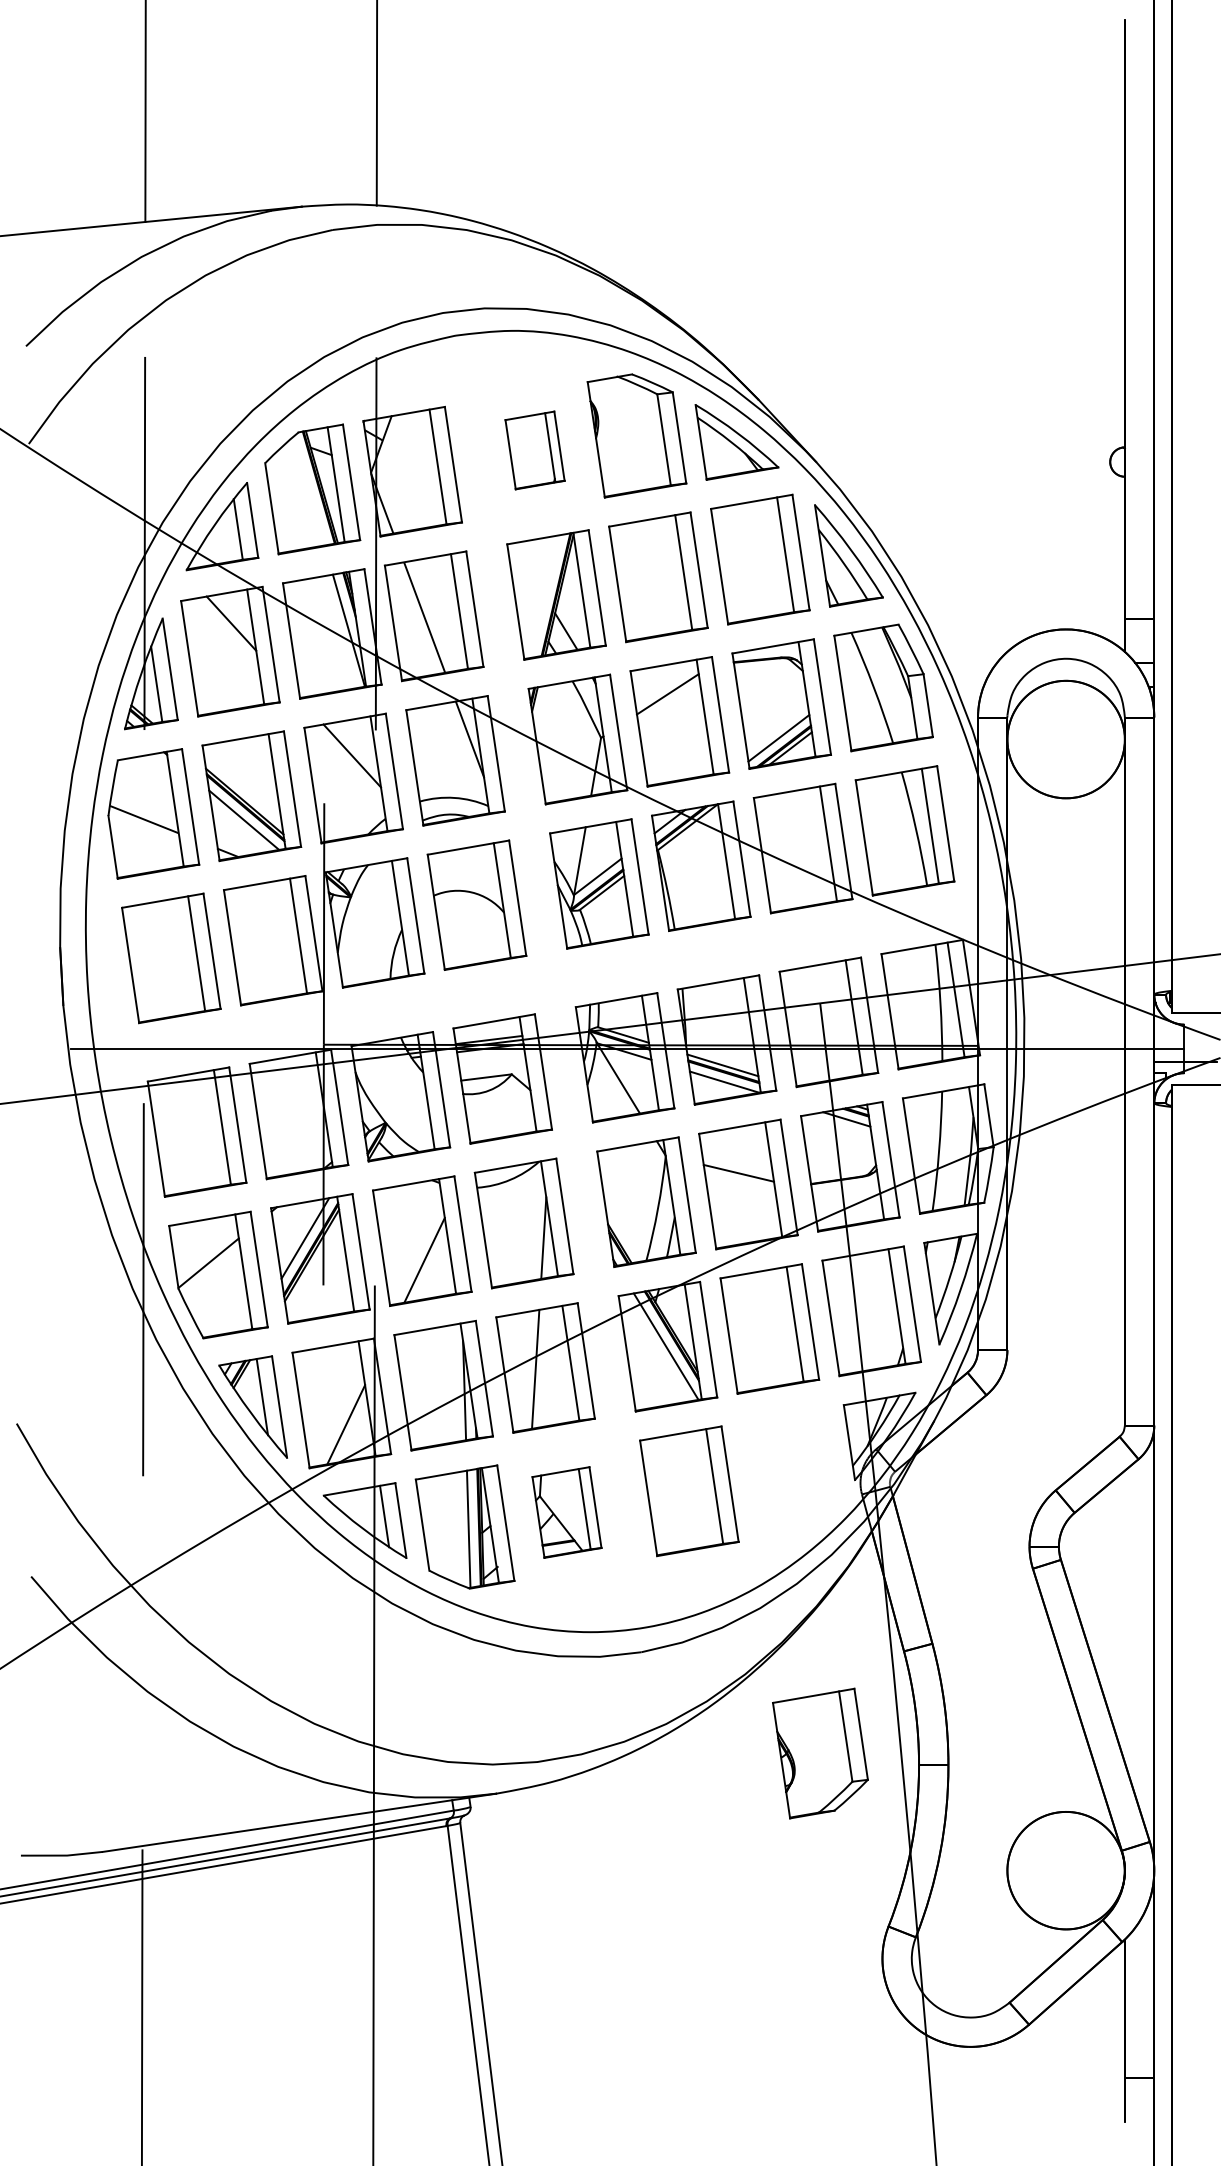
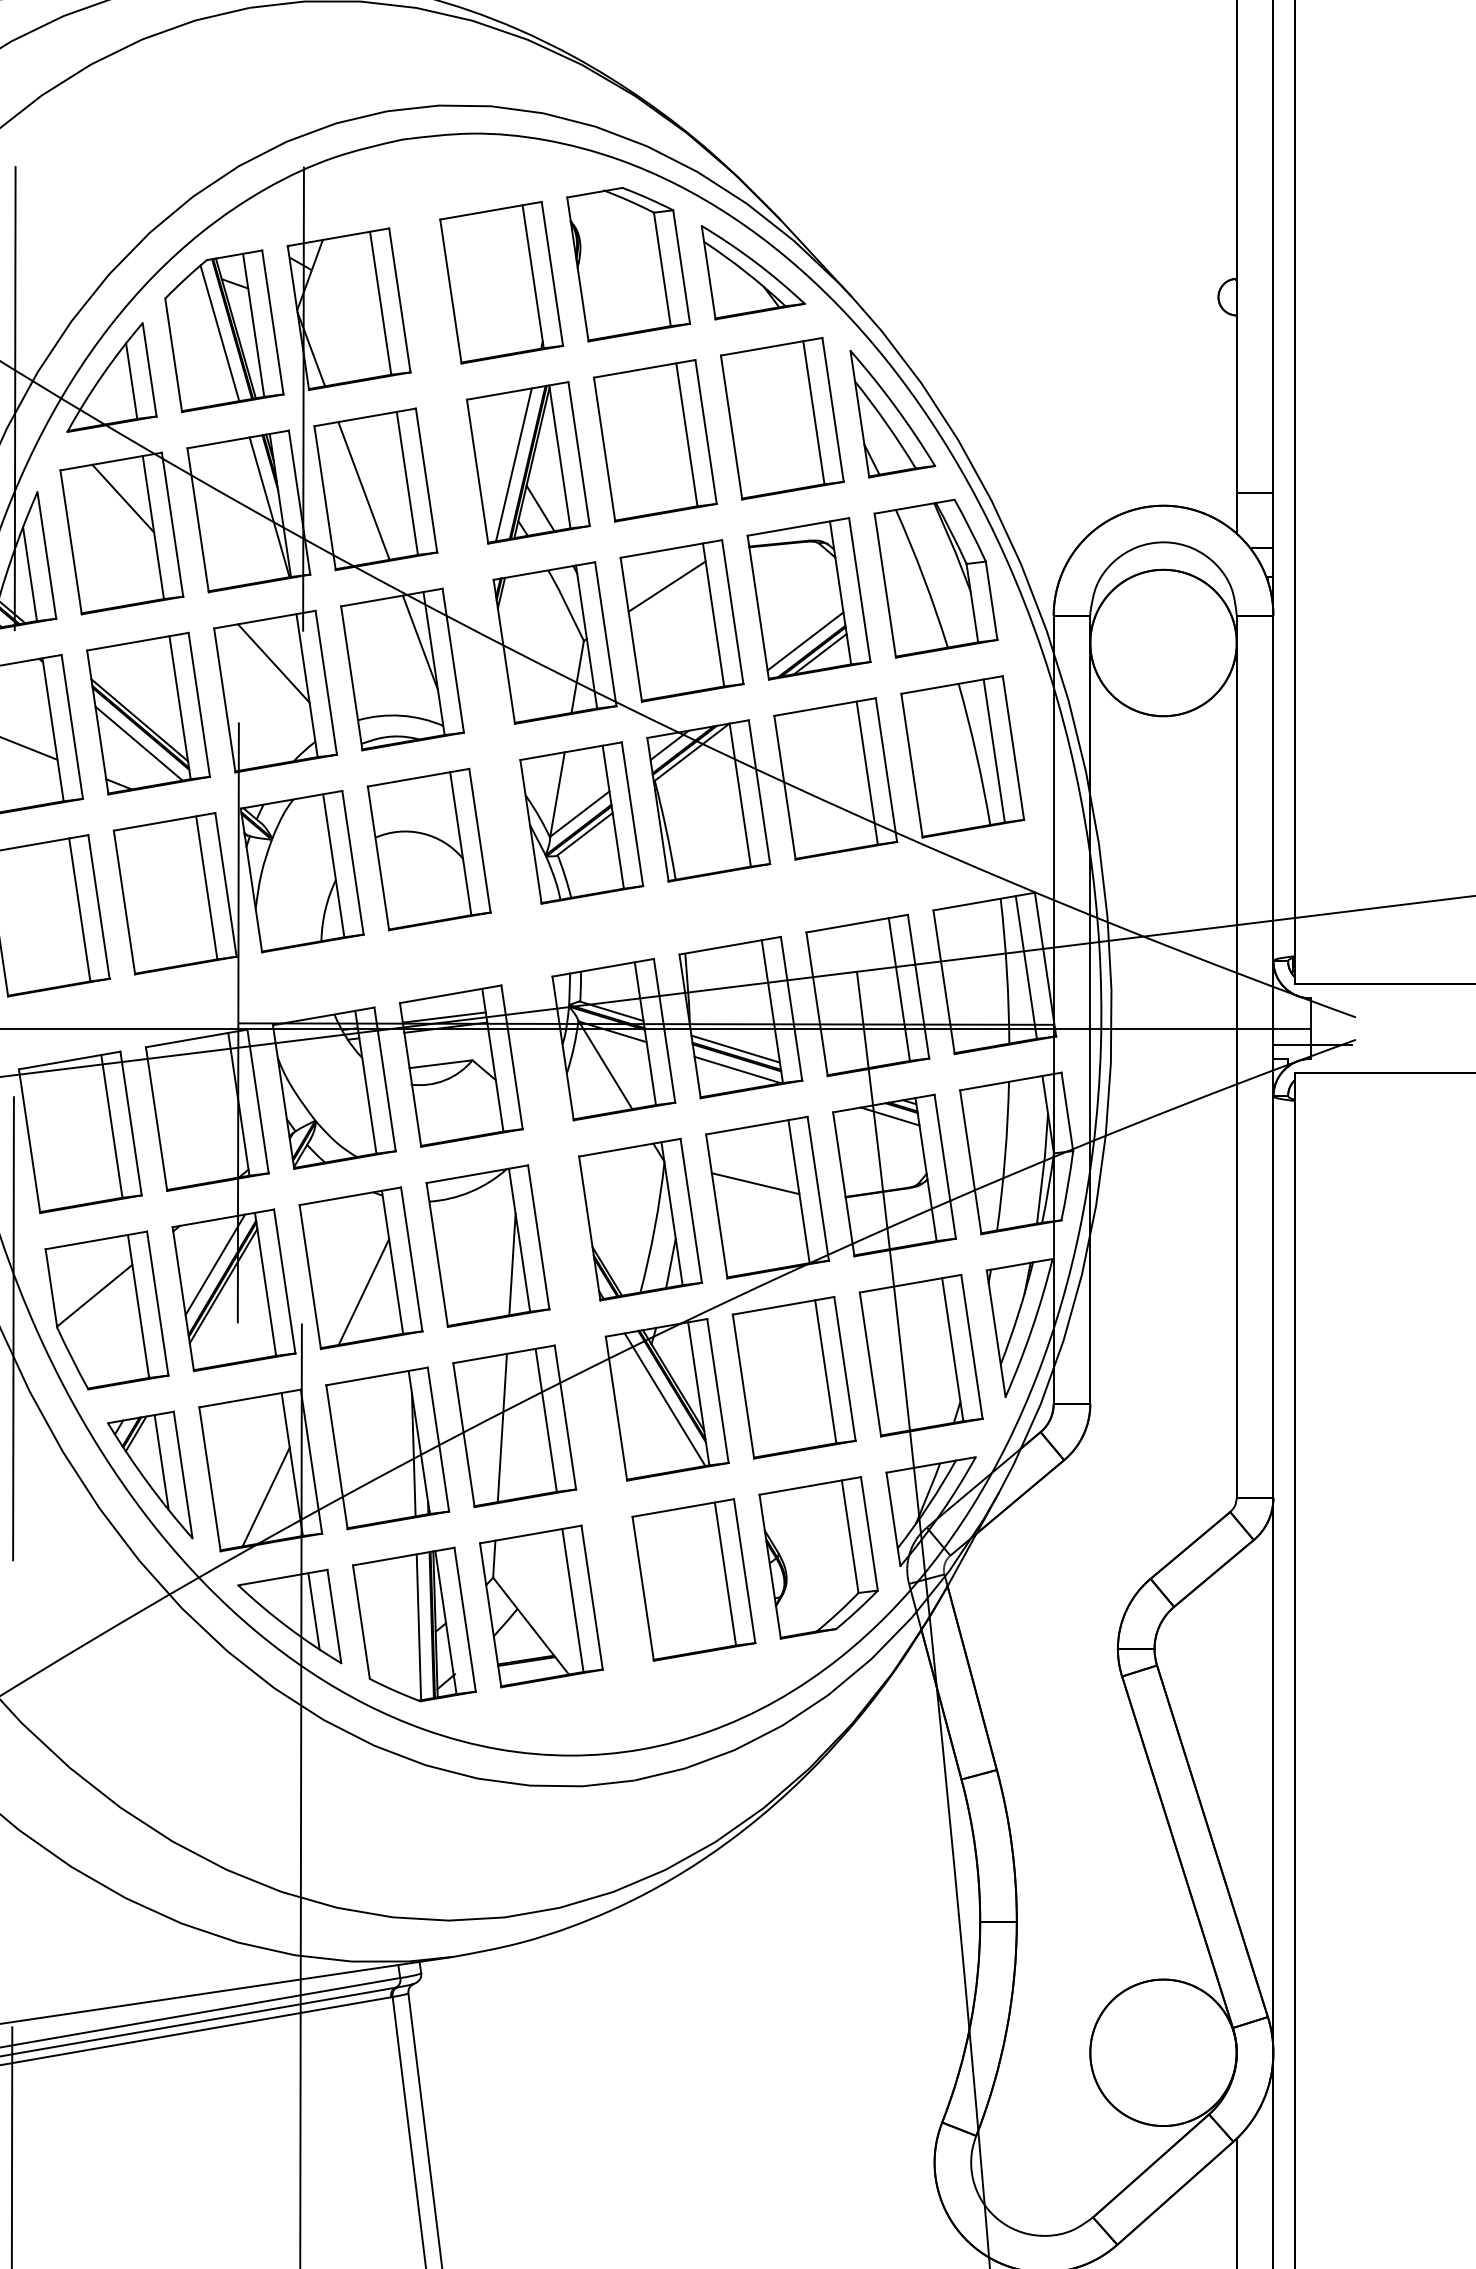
part: (534, 450) -> (500, 282), size x1.67
line: (308, 490) -> (219, 332), added
line: (544, 596) -> (513, 464), added
part: (566, 1512) -> (540, 1606), size x1.43
part: (820, 1753) -> (818, 1557), moved

